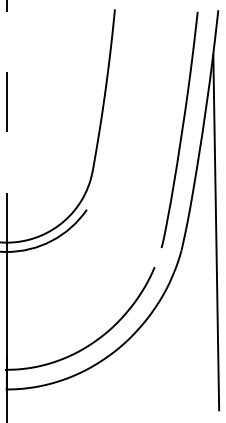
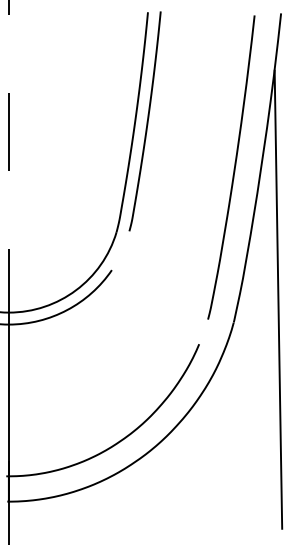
curve: (113, 94) -> (146, 121), added

